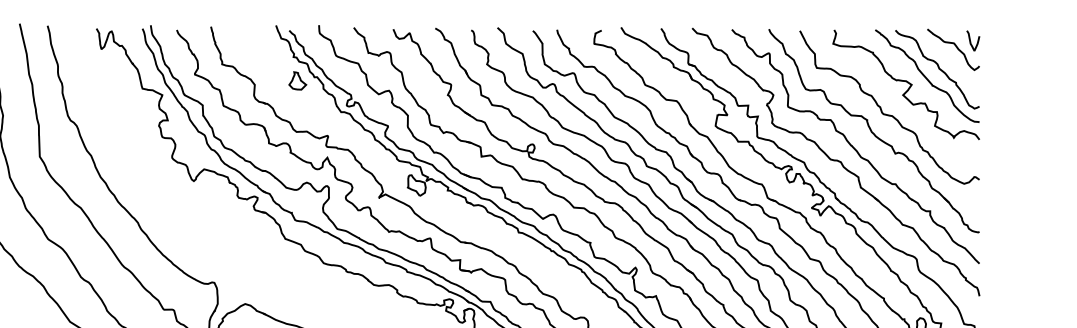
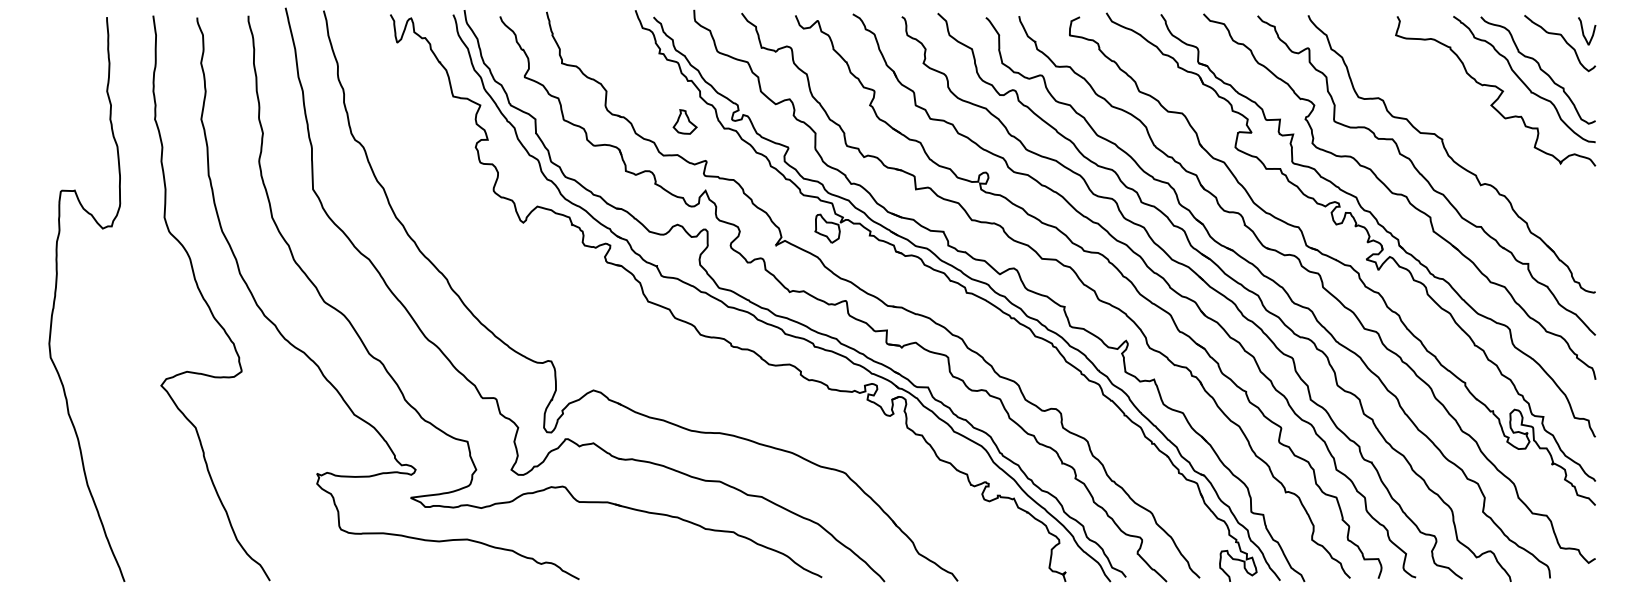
part: (297, 80) -> (684, 121), moved
curve: (887, 114) -> (1470, 131), removed

